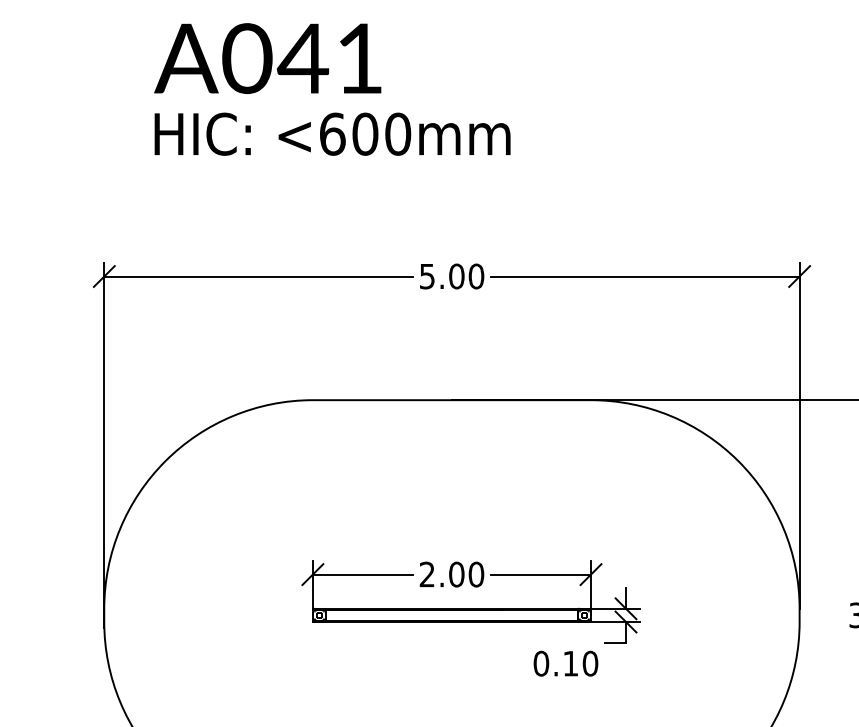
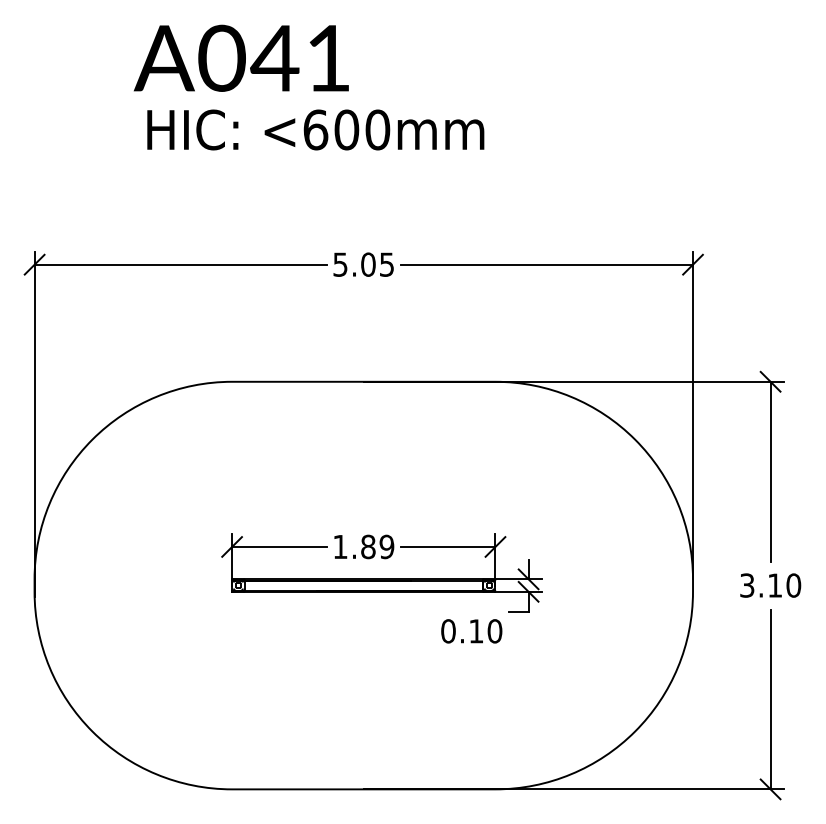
text: (267, 57) -> (241, 57), moved
text: (332, 133) -> (315, 129), moved
text: (475, 276) -> (386, 264), 5.00 -> 5.05
text: (451, 574) -> (363, 546), 2.00 -> 1.89

